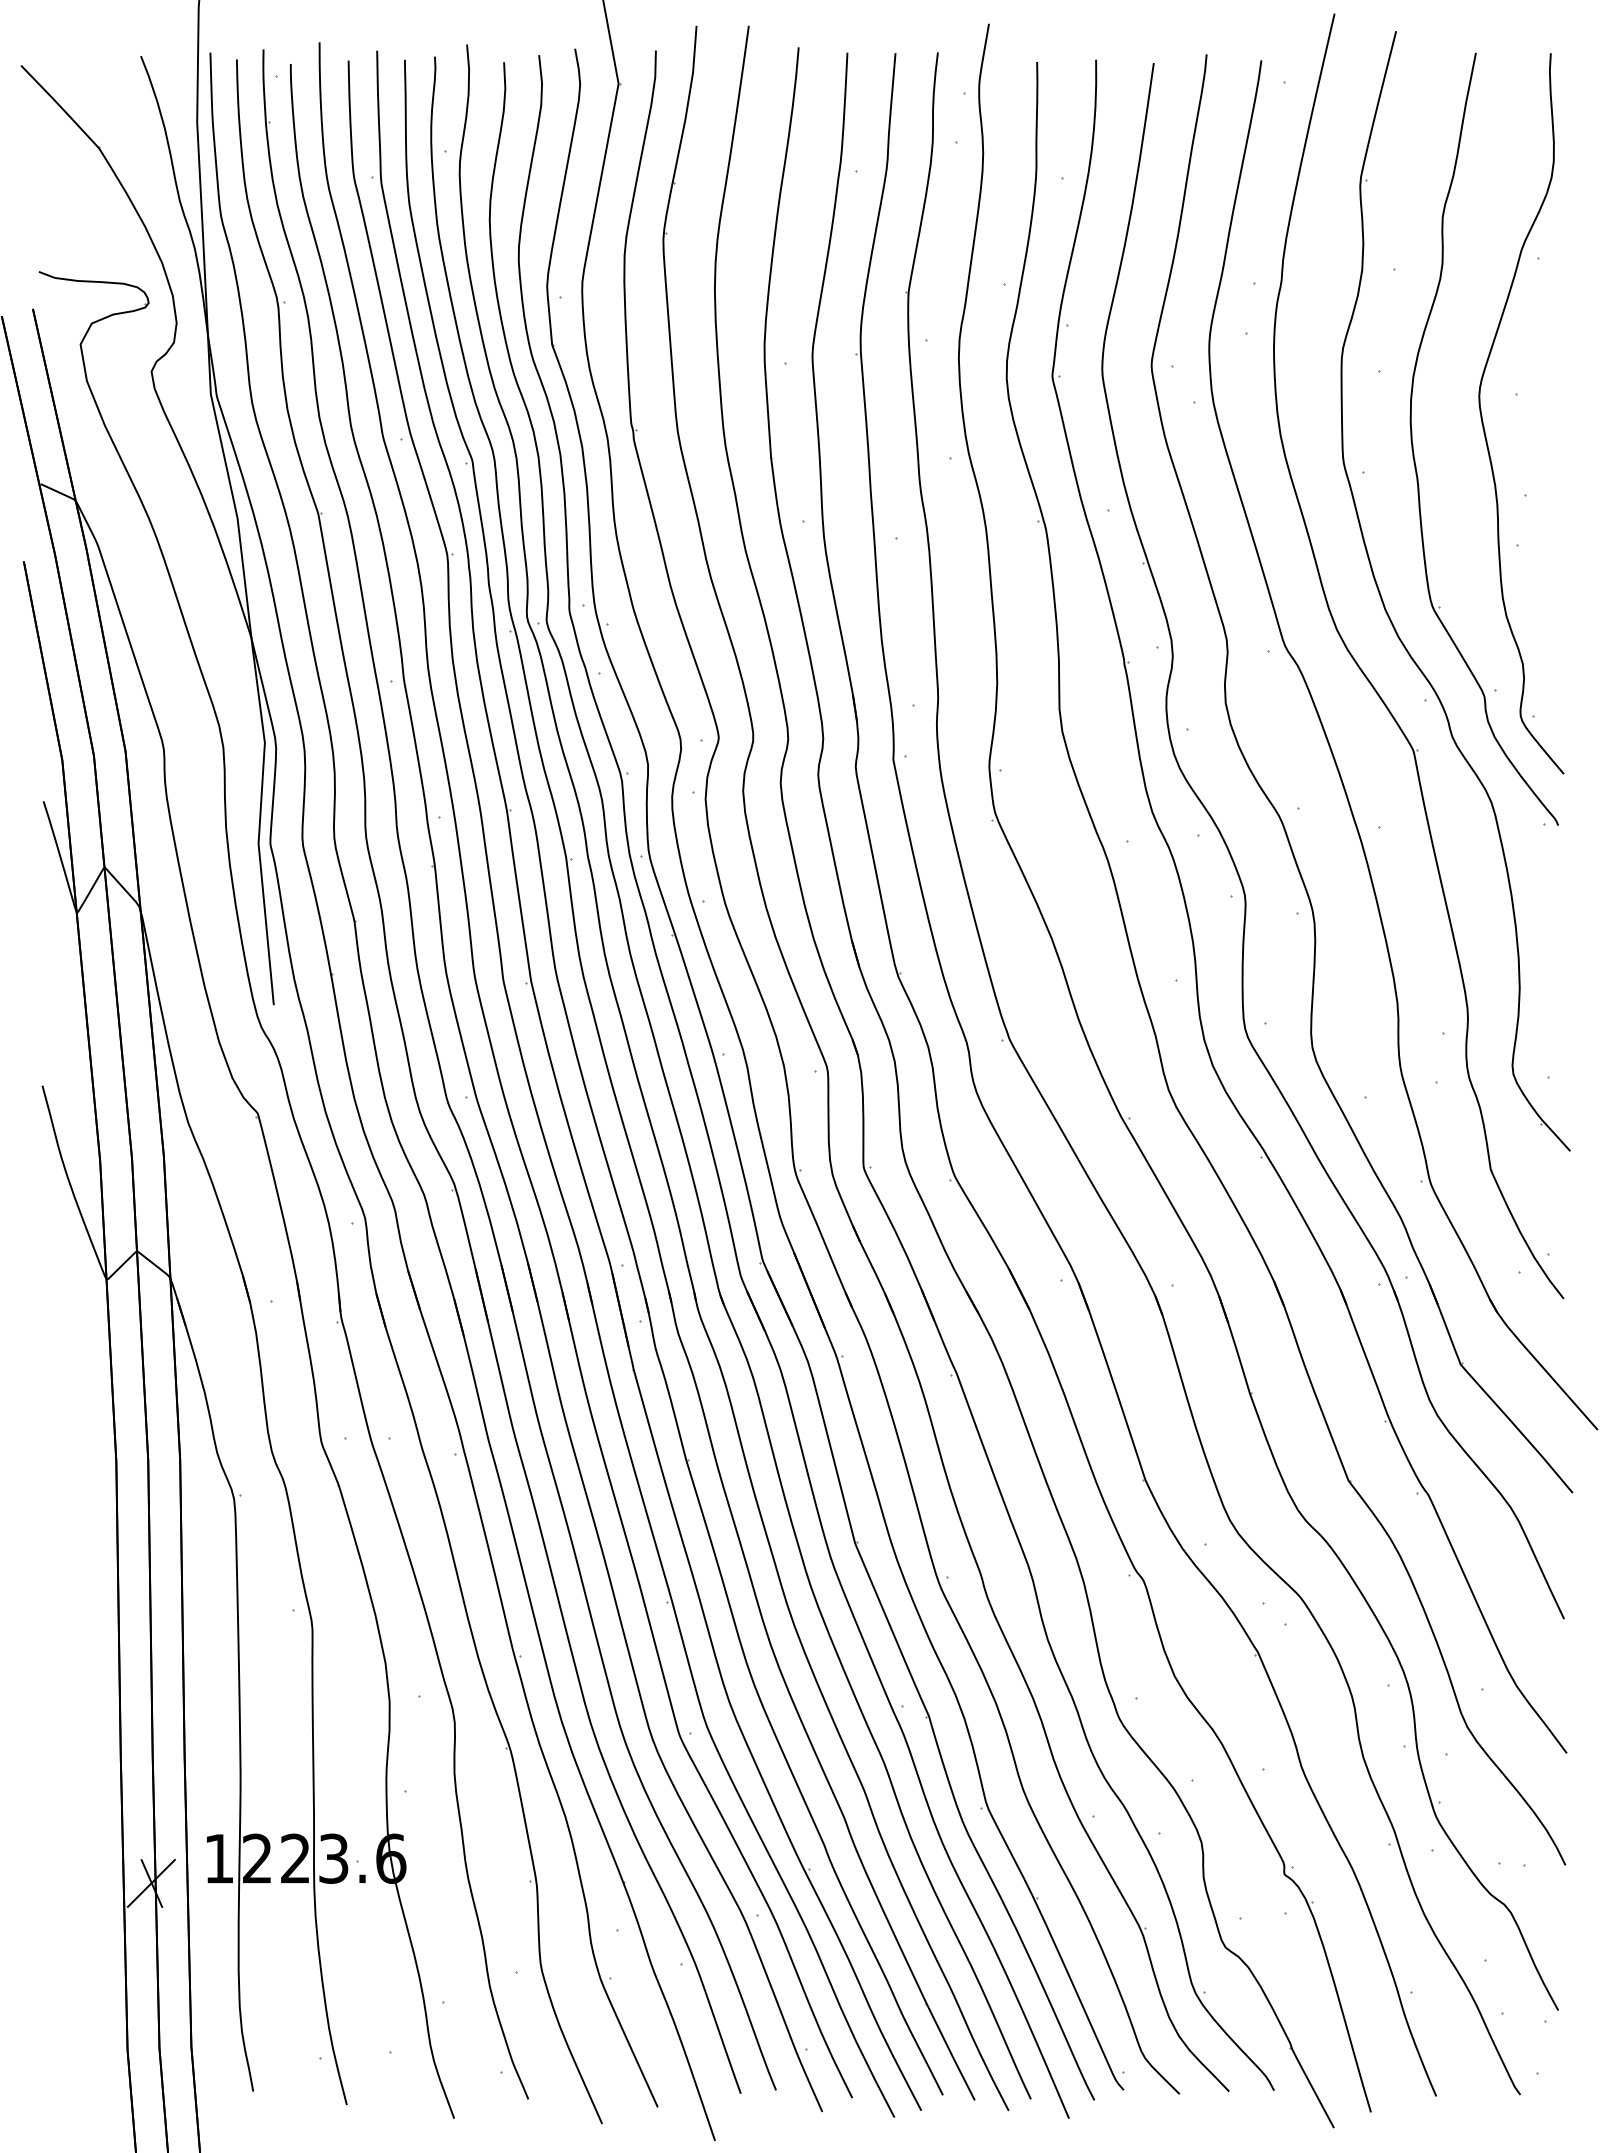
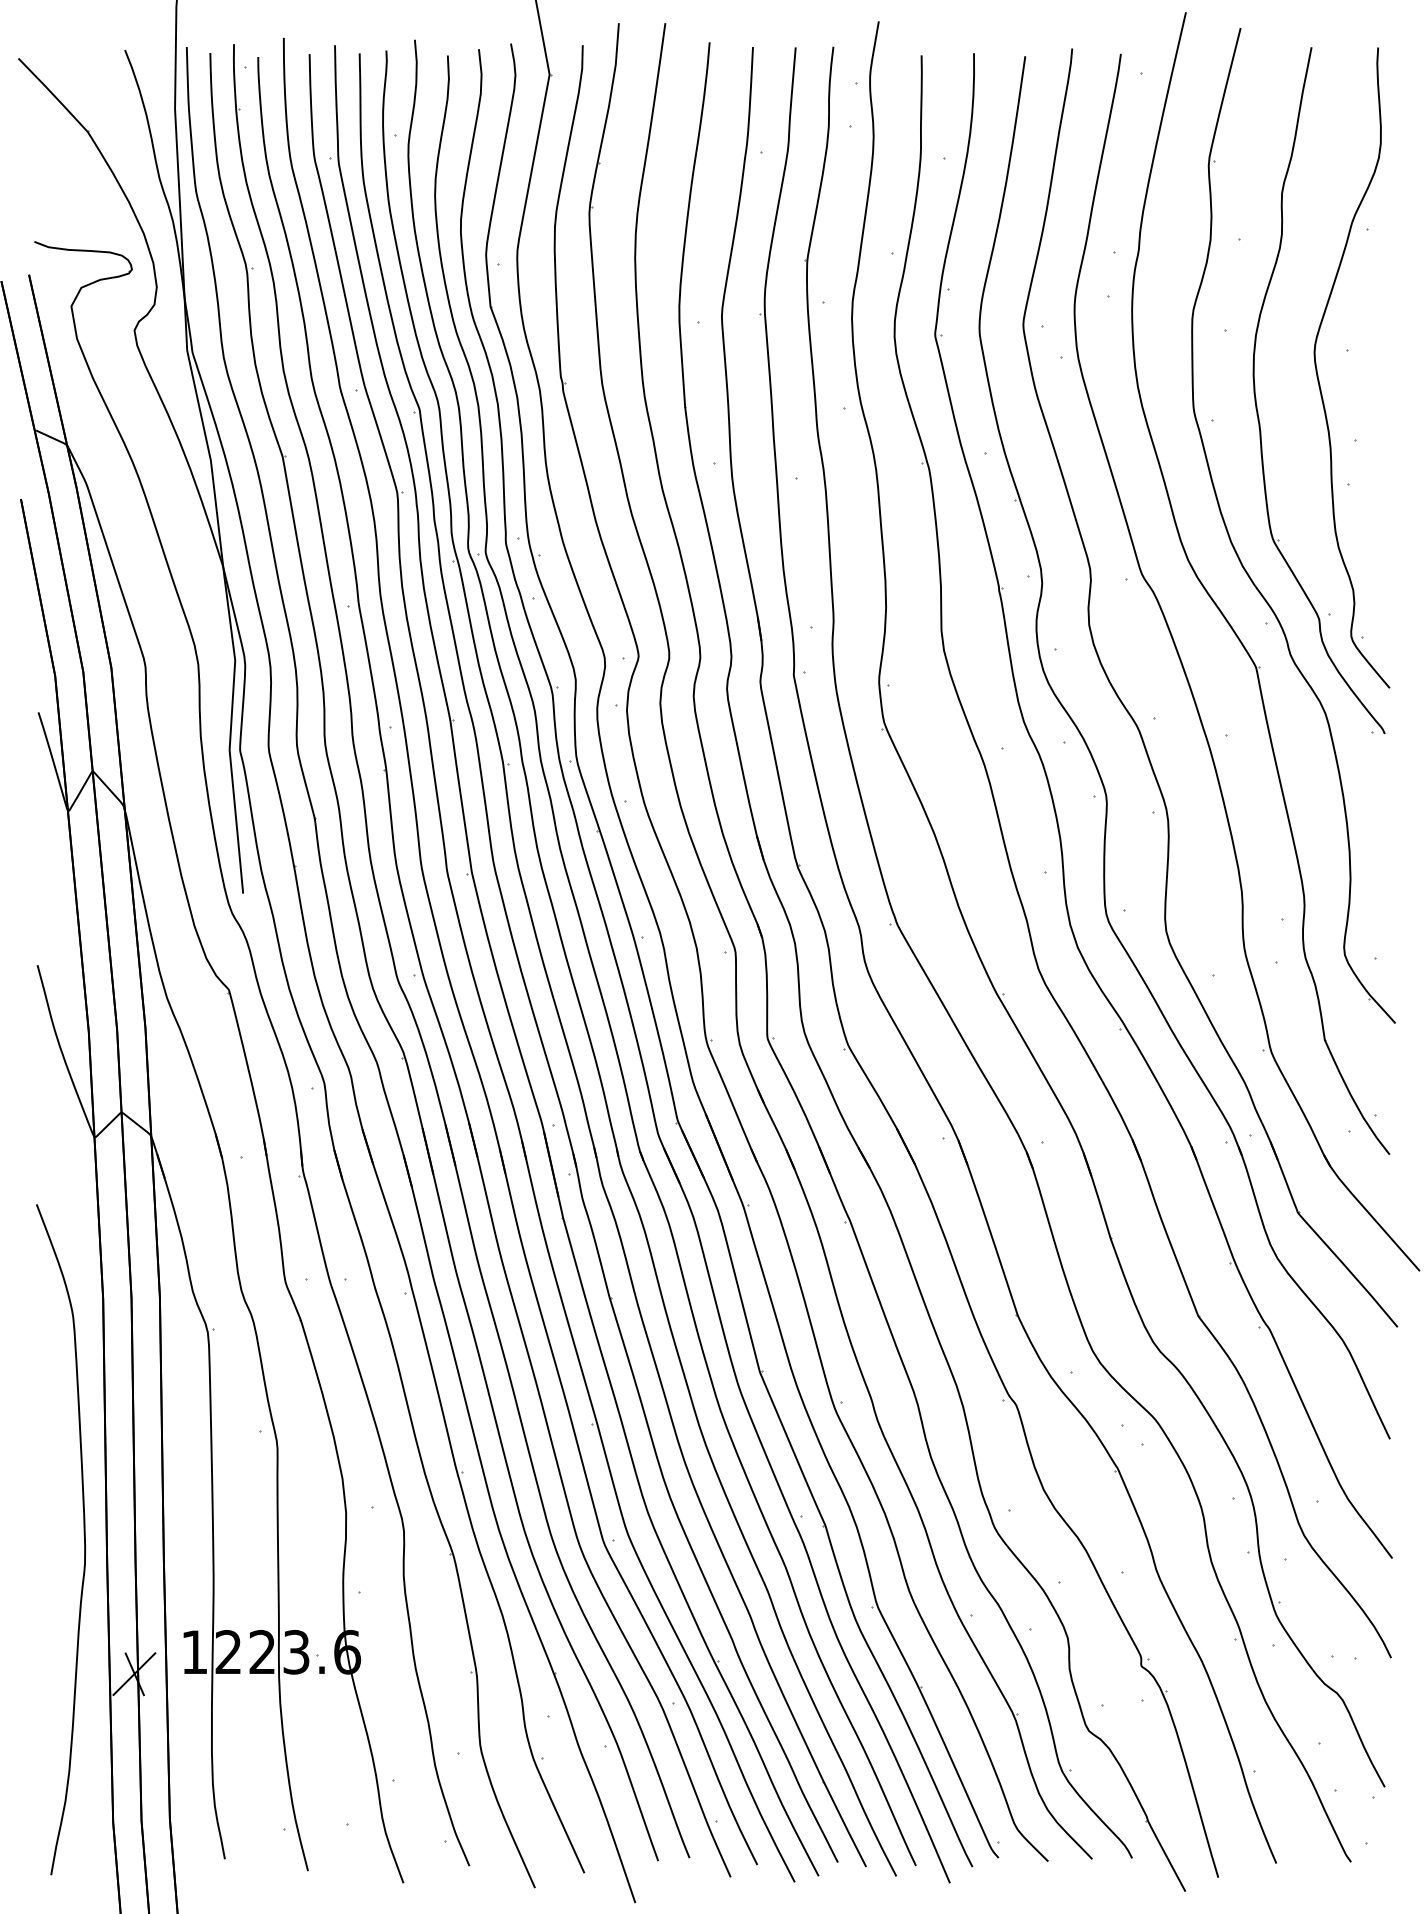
curve: (94, 1731) -> (83, 1539), added

